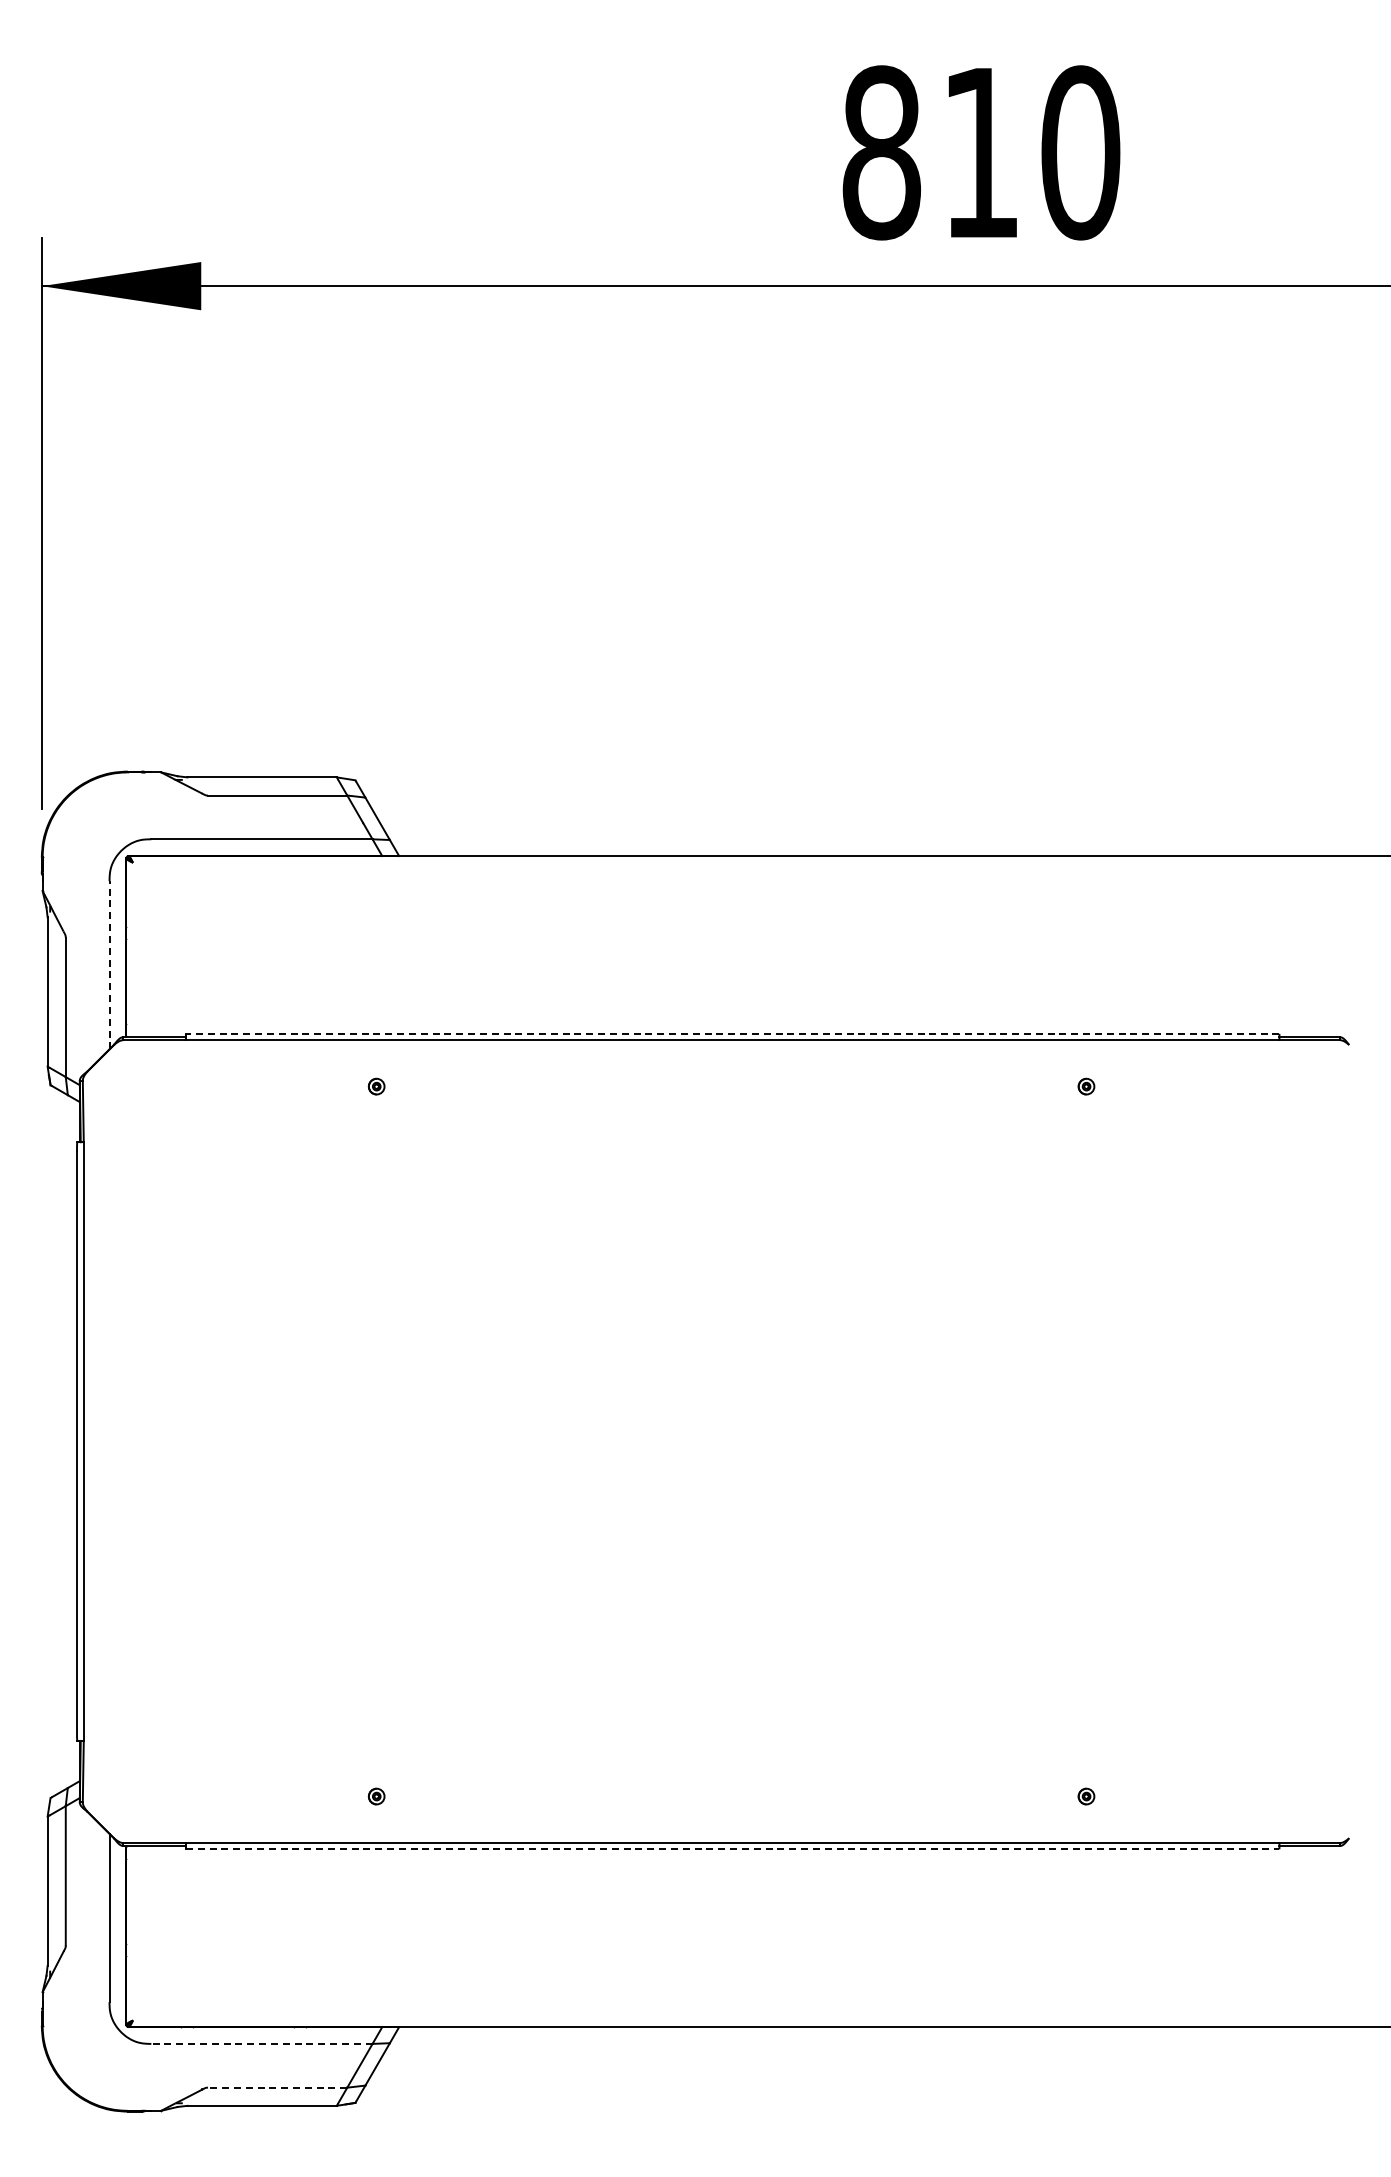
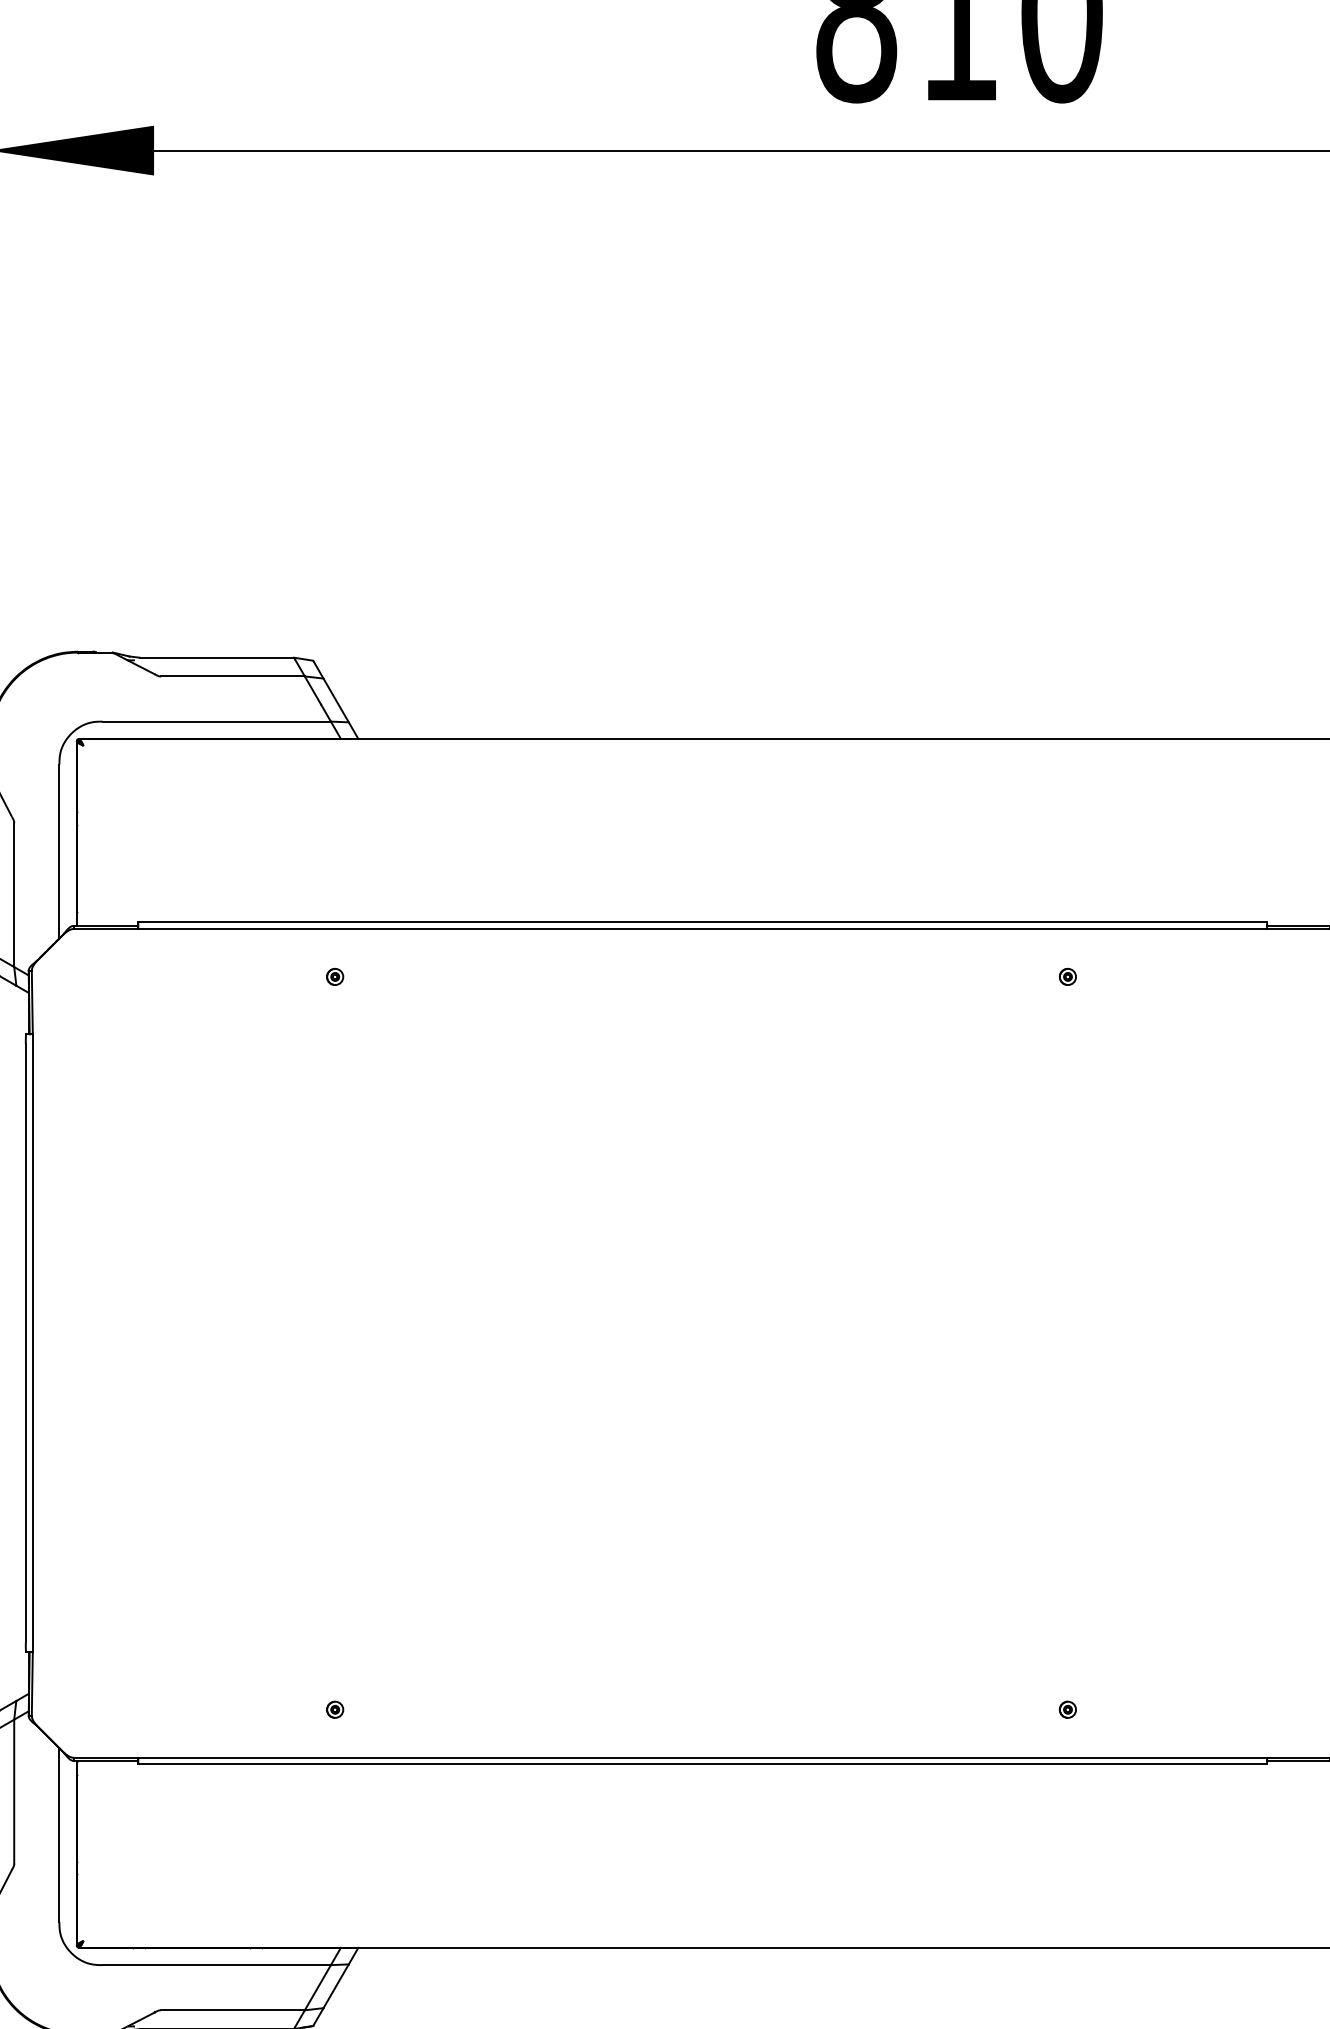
line: (109, 964) -> (59, 850), dashed -> solid
line: (732, 1033) -> (702, 922), dashed -> solid
line: (732, 1849) -> (702, 1764), dashed -> solid
line: (261, 2043) -> (216, 1964), dashed -> solid
line: (277, 2087) -> (232, 2010), dashed -> solid

